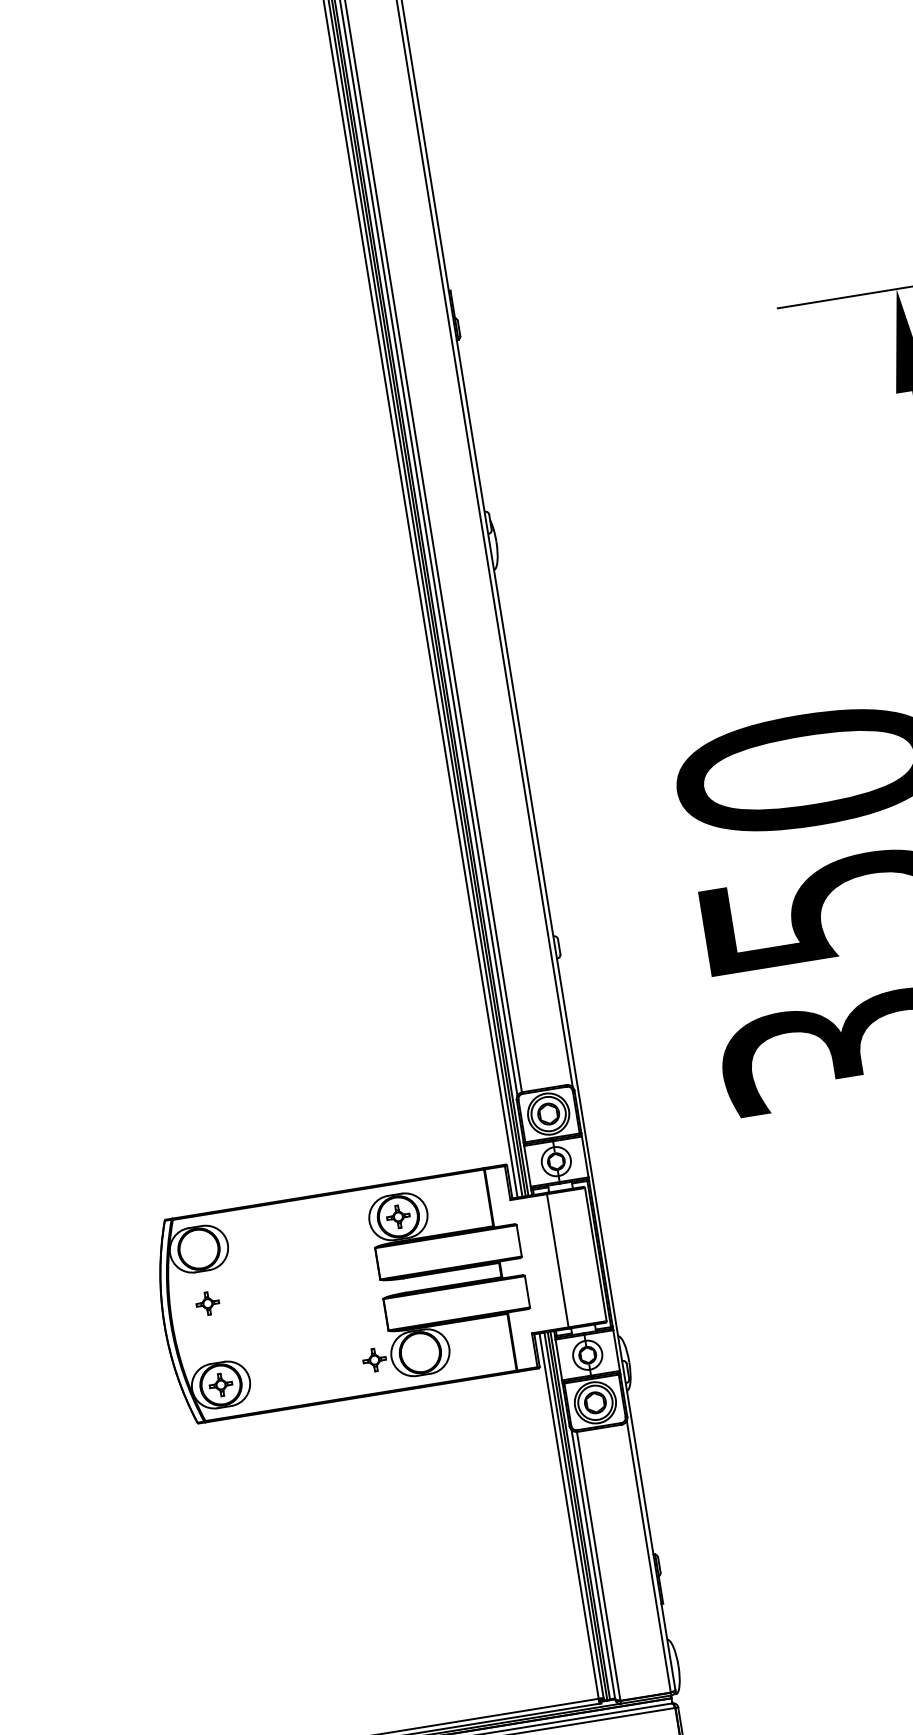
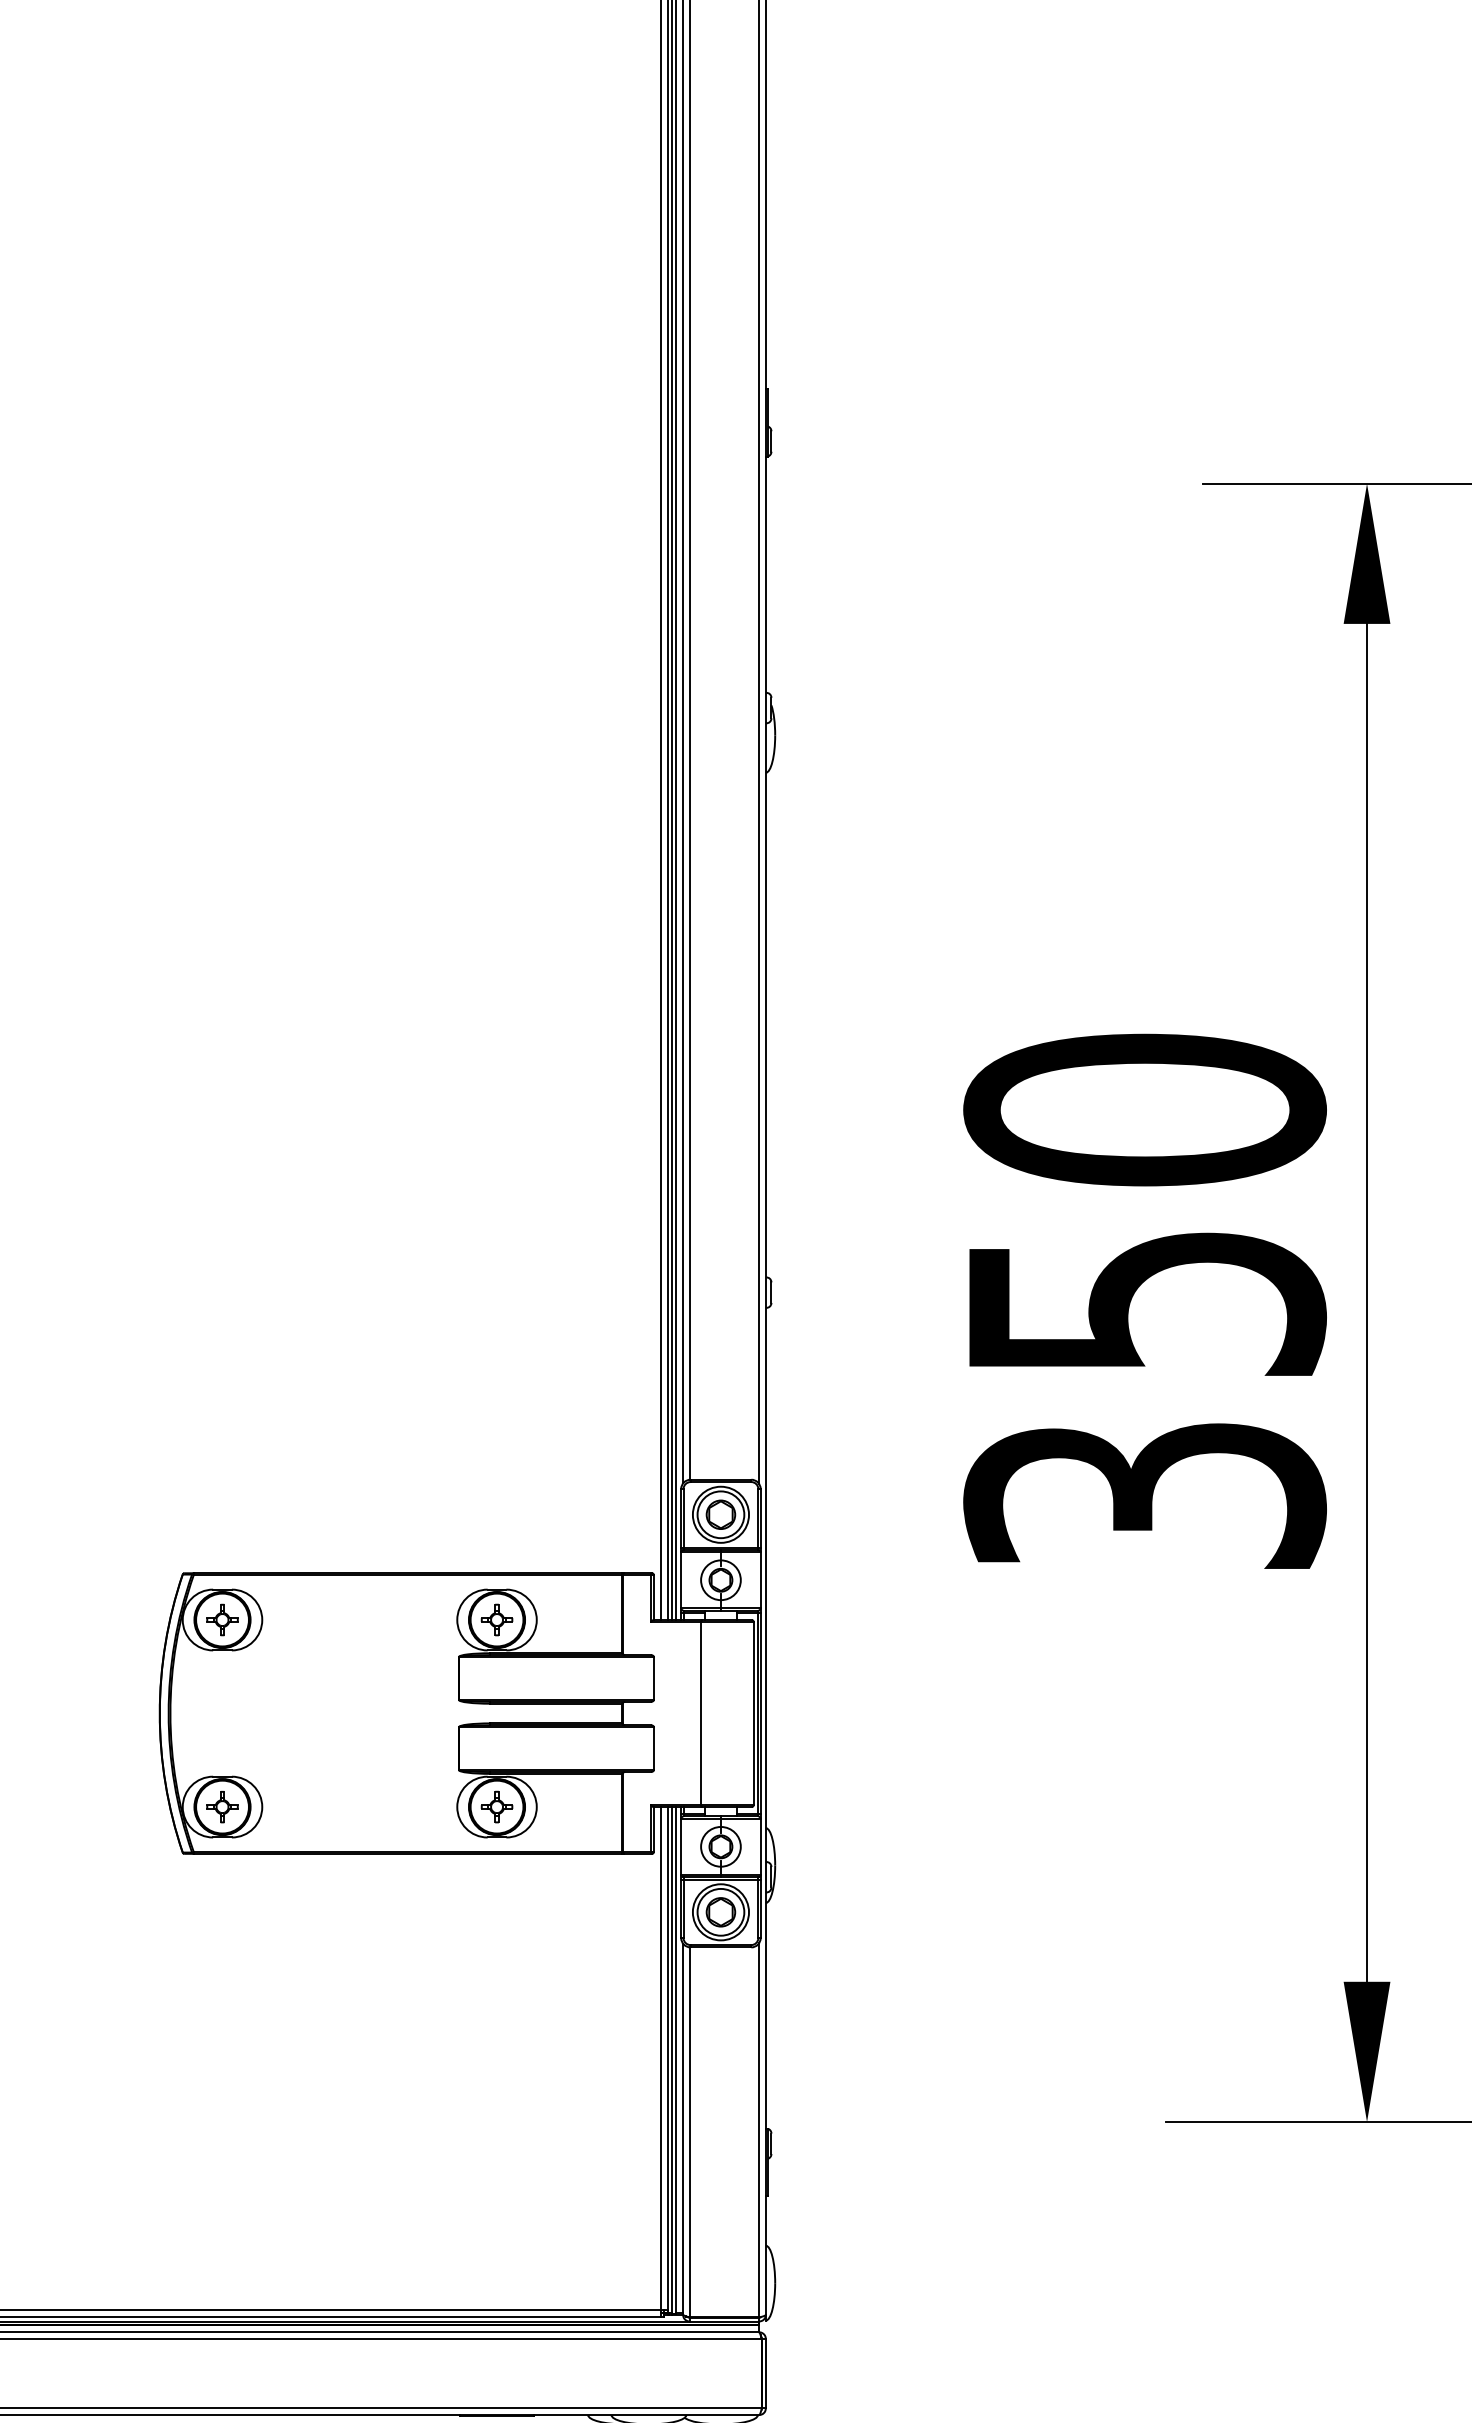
part: (207, 1303) -> (222, 1619), moved
part: (374, 1359) -> (496, 1806), moved

